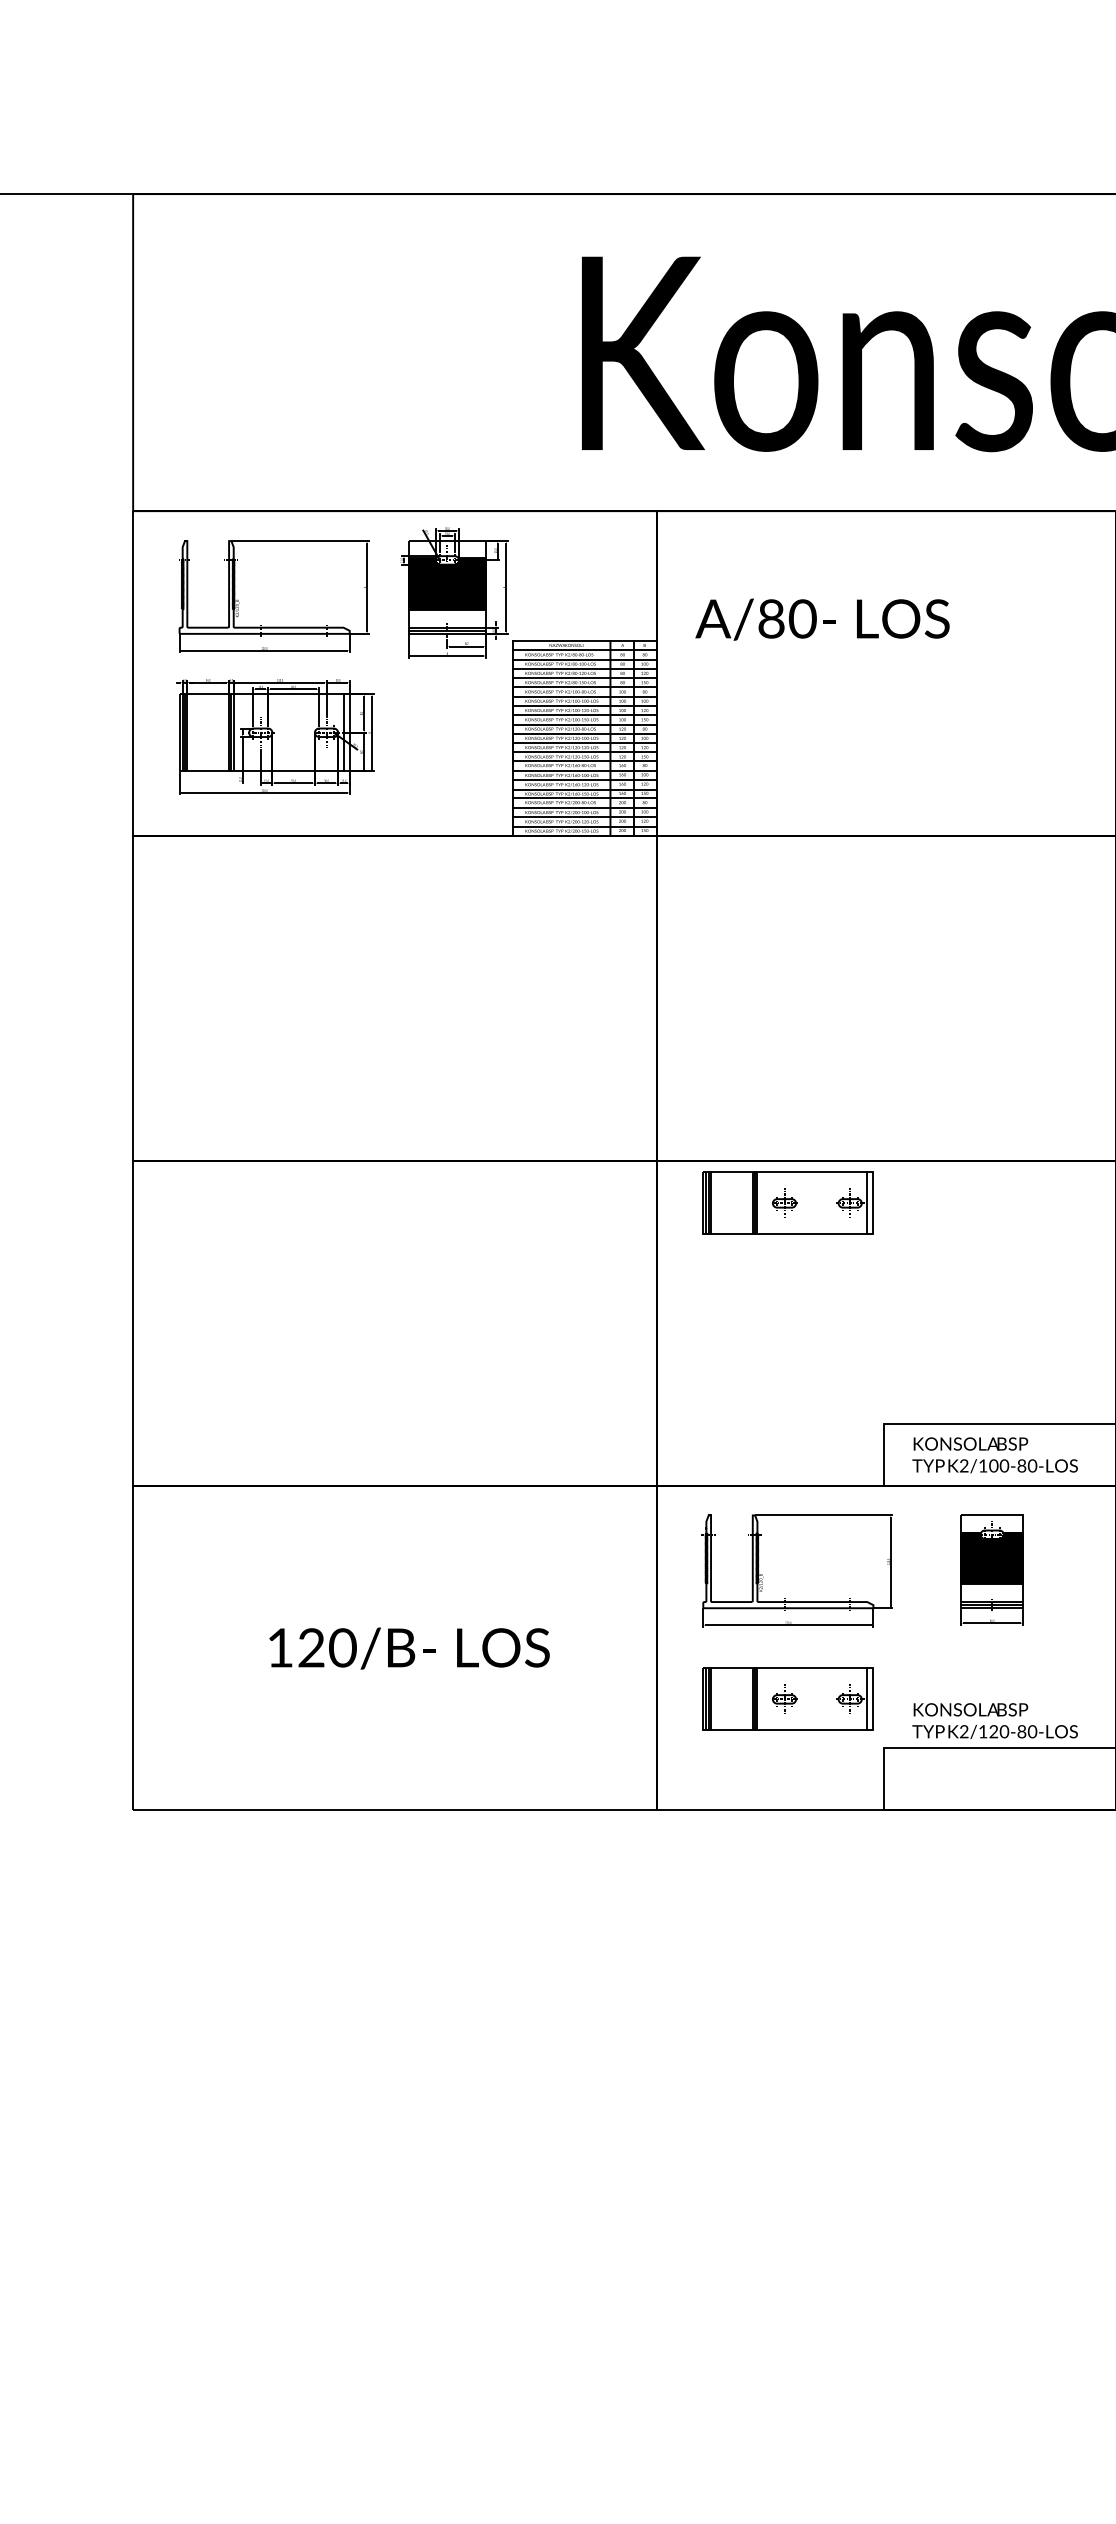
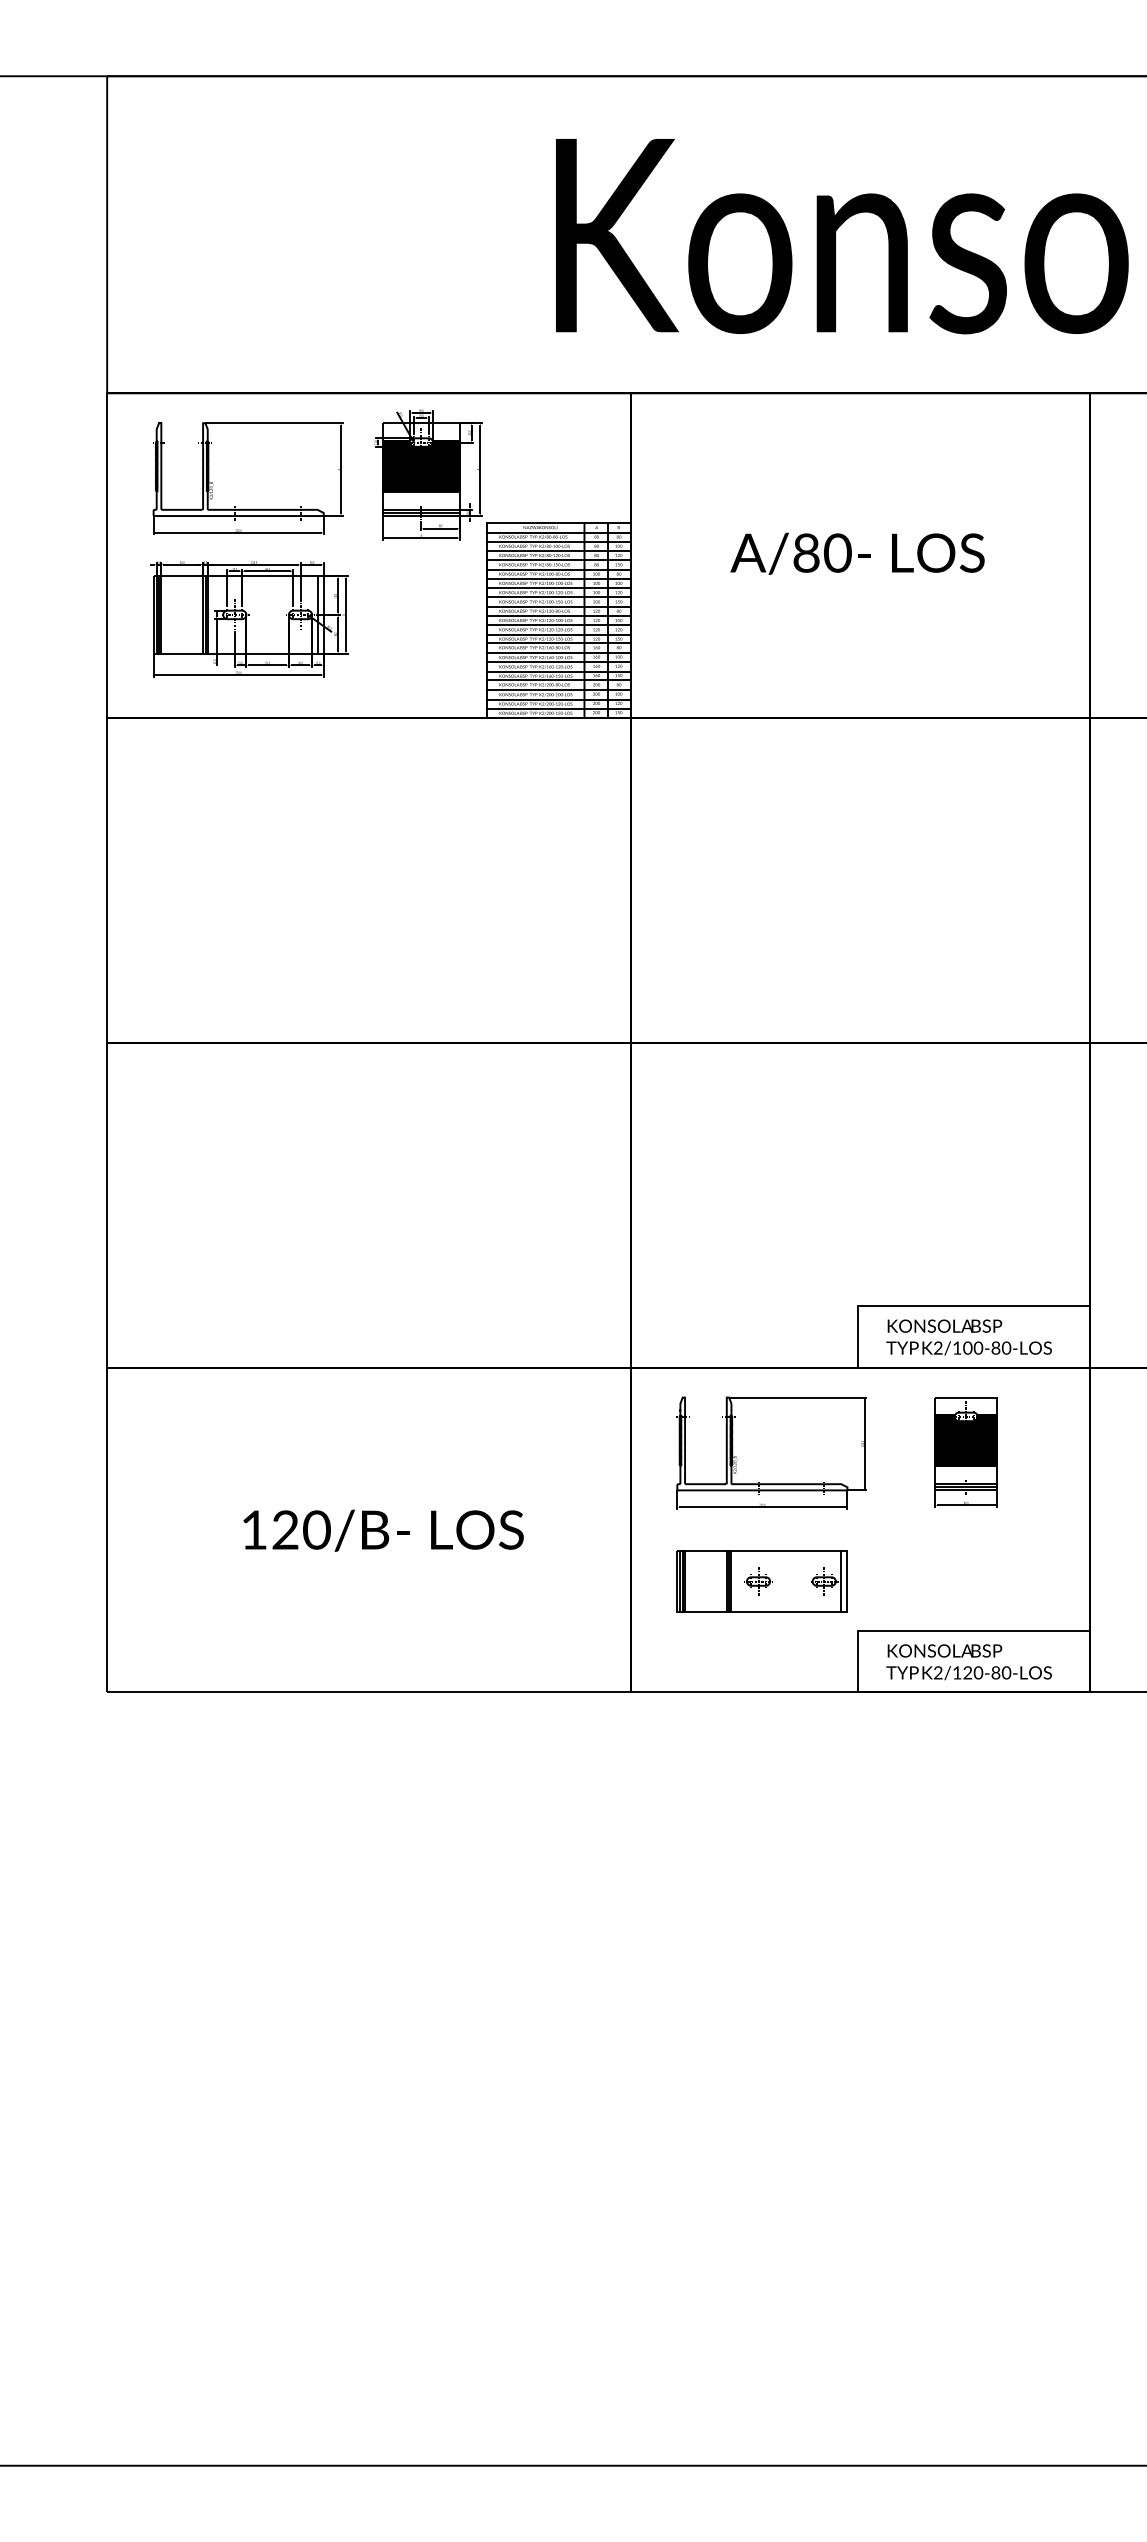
text: (822, 619) -> (857, 553), moved
part: (787, 1203) -> (761, 1085), removed
text: (994, 1721) -> (968, 1662), moved

